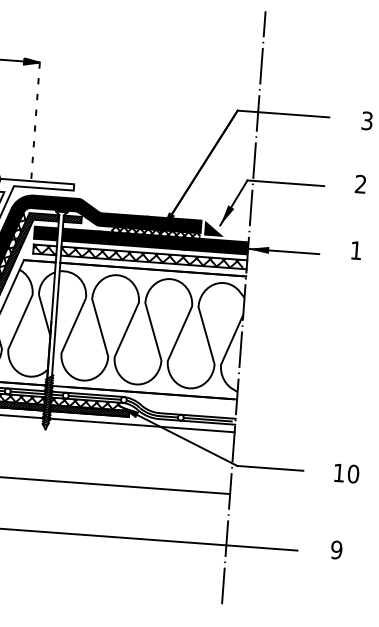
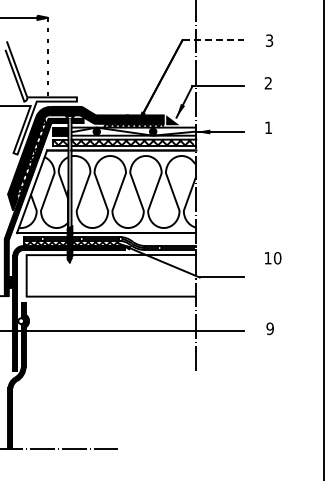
line: (283, 114) -> (213, 40), solid -> dashed
fill: (154, 241) -> (133, 131), removed
text: (347, 474) -> (273, 258), moved

